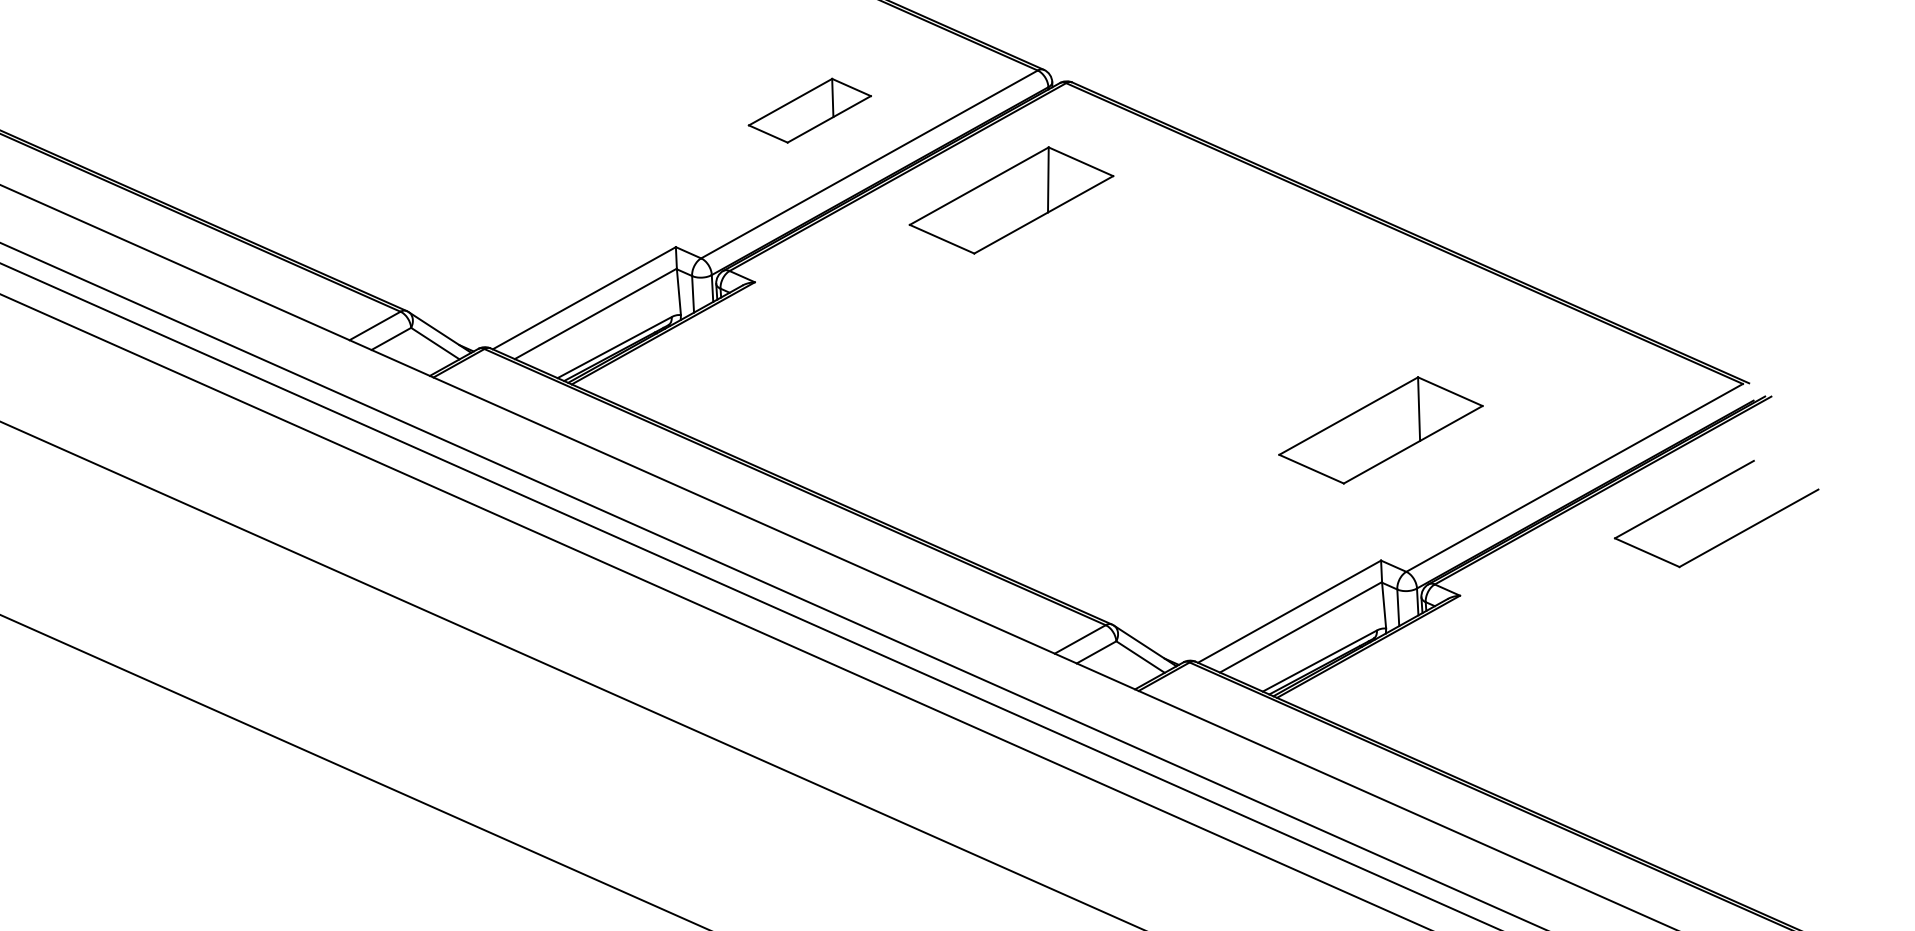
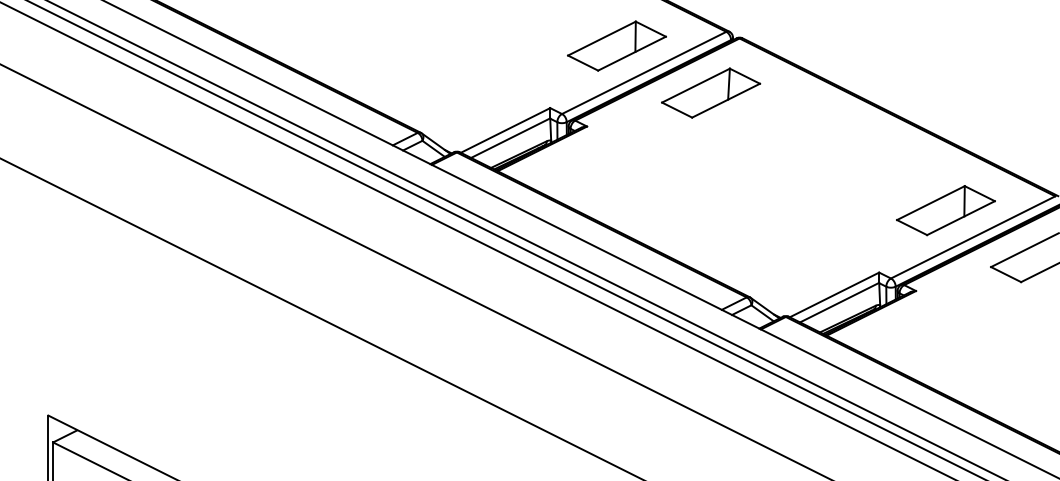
part: (808, 109) -> (616, 45), size x1.67
part: (1379, 430) -> (945, 210), moved

